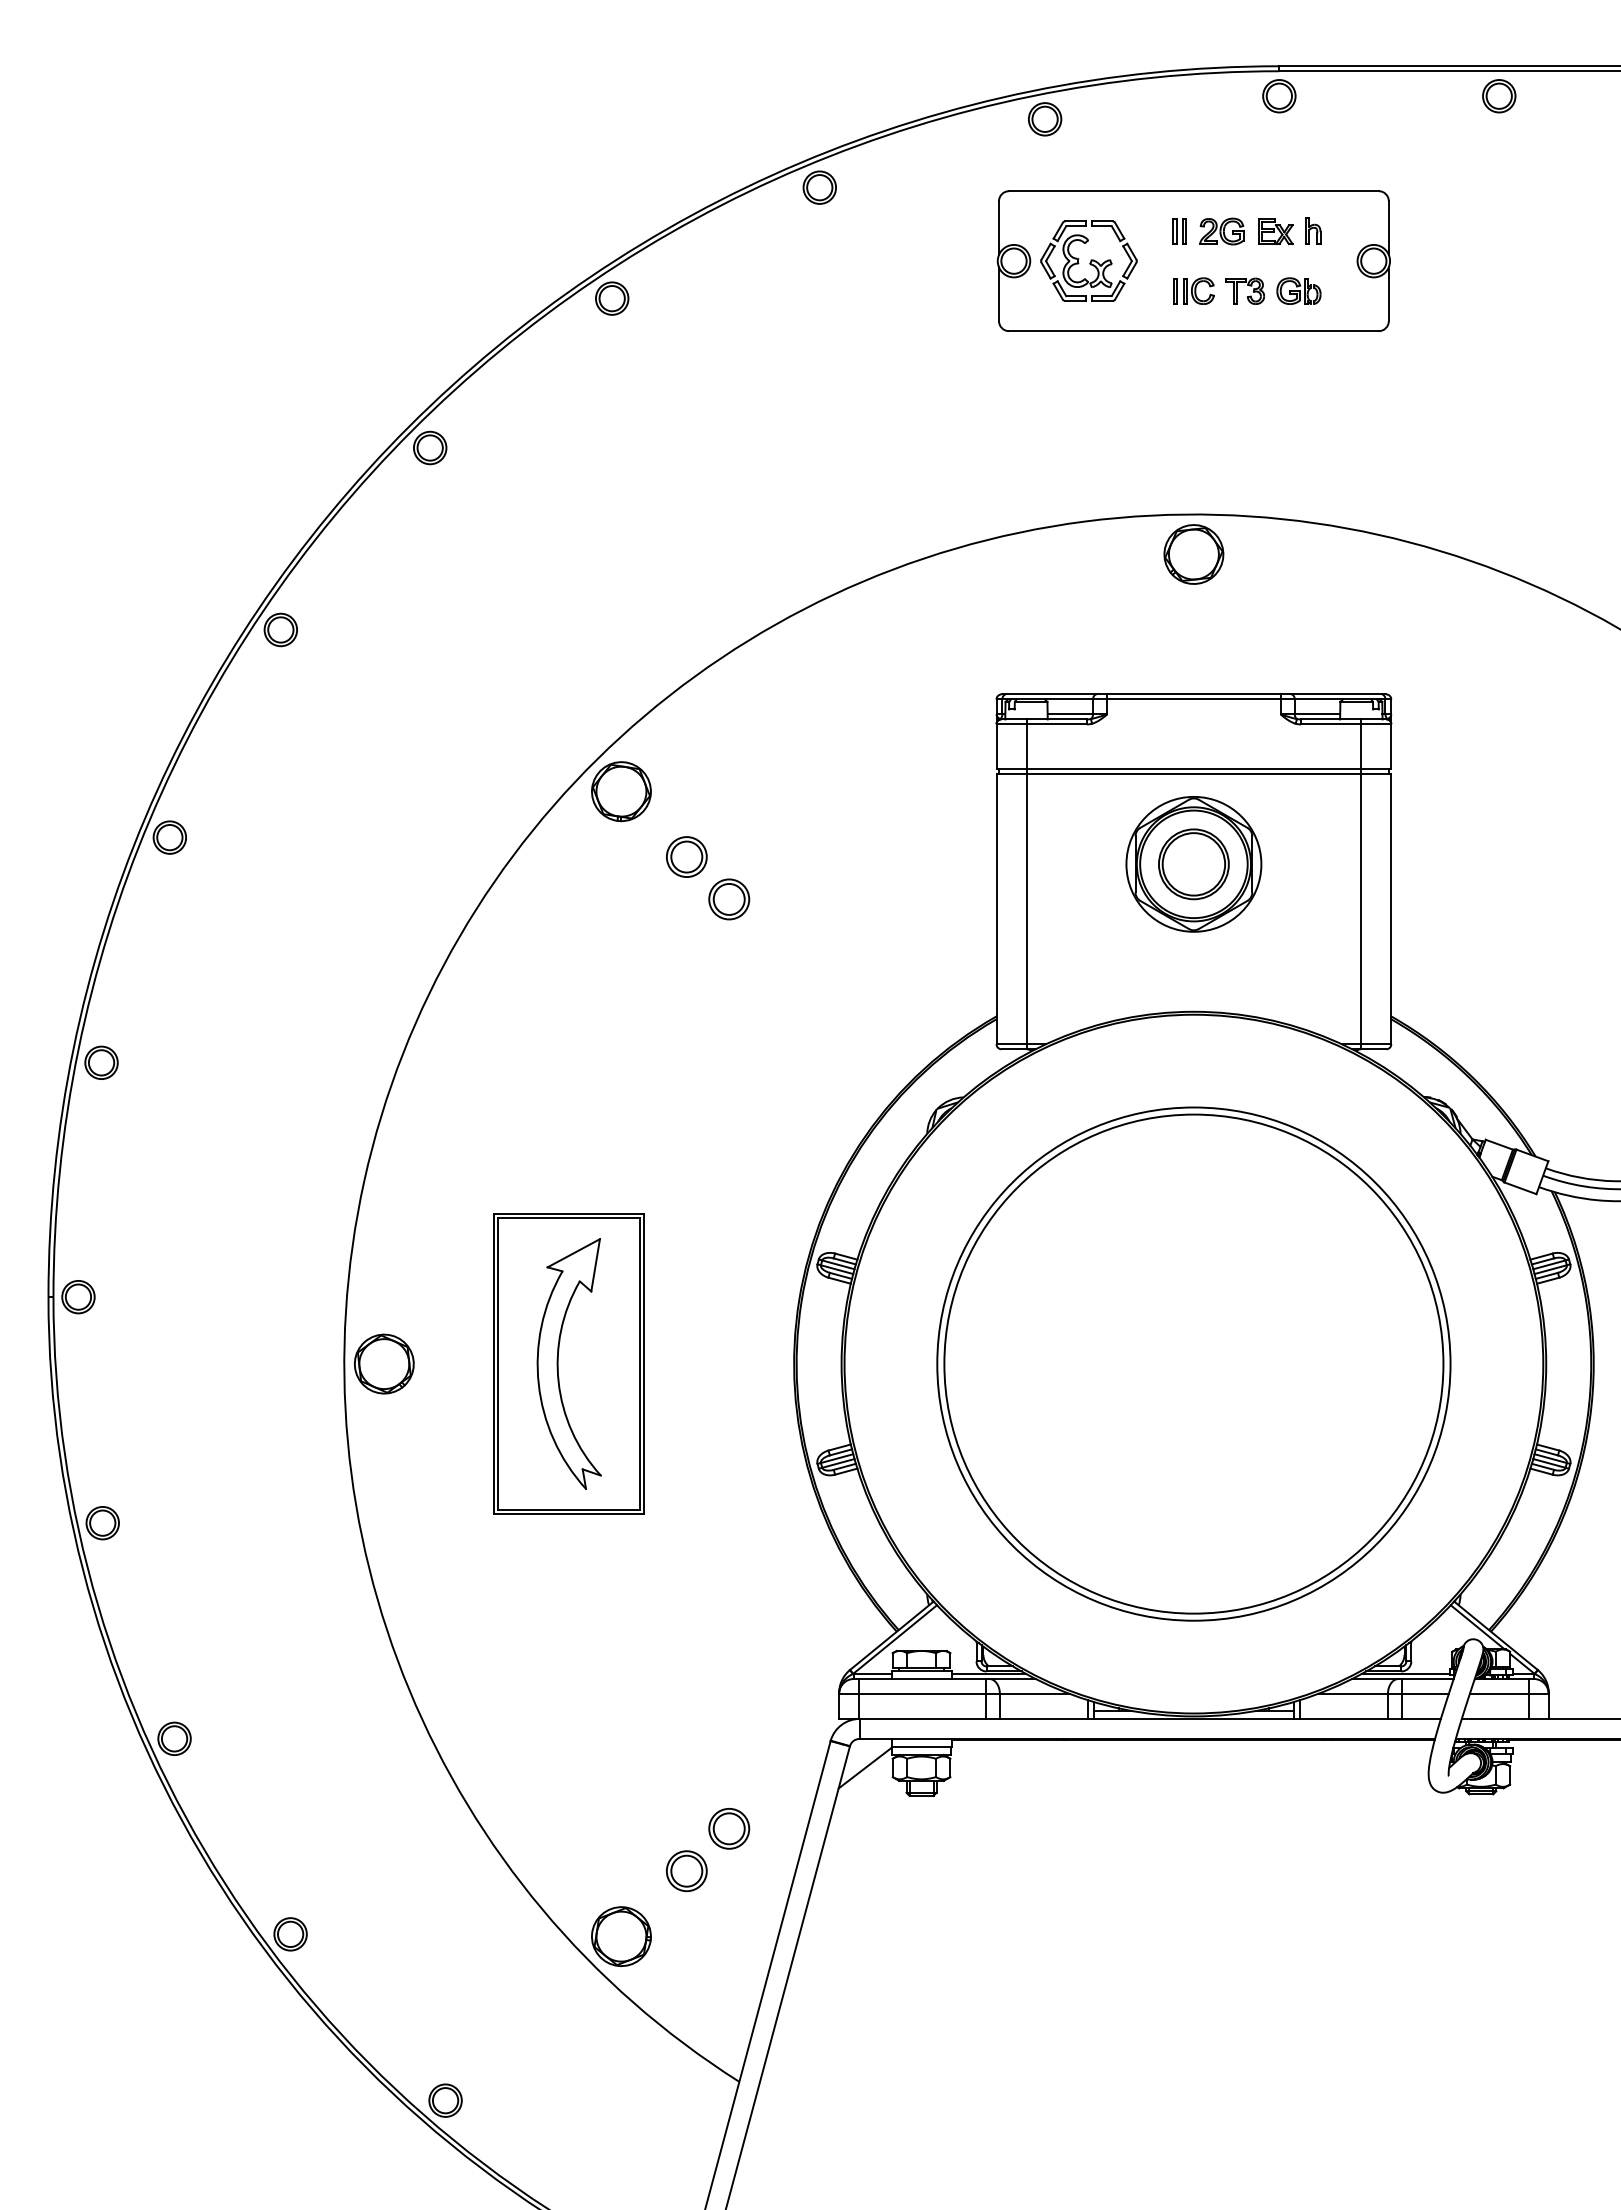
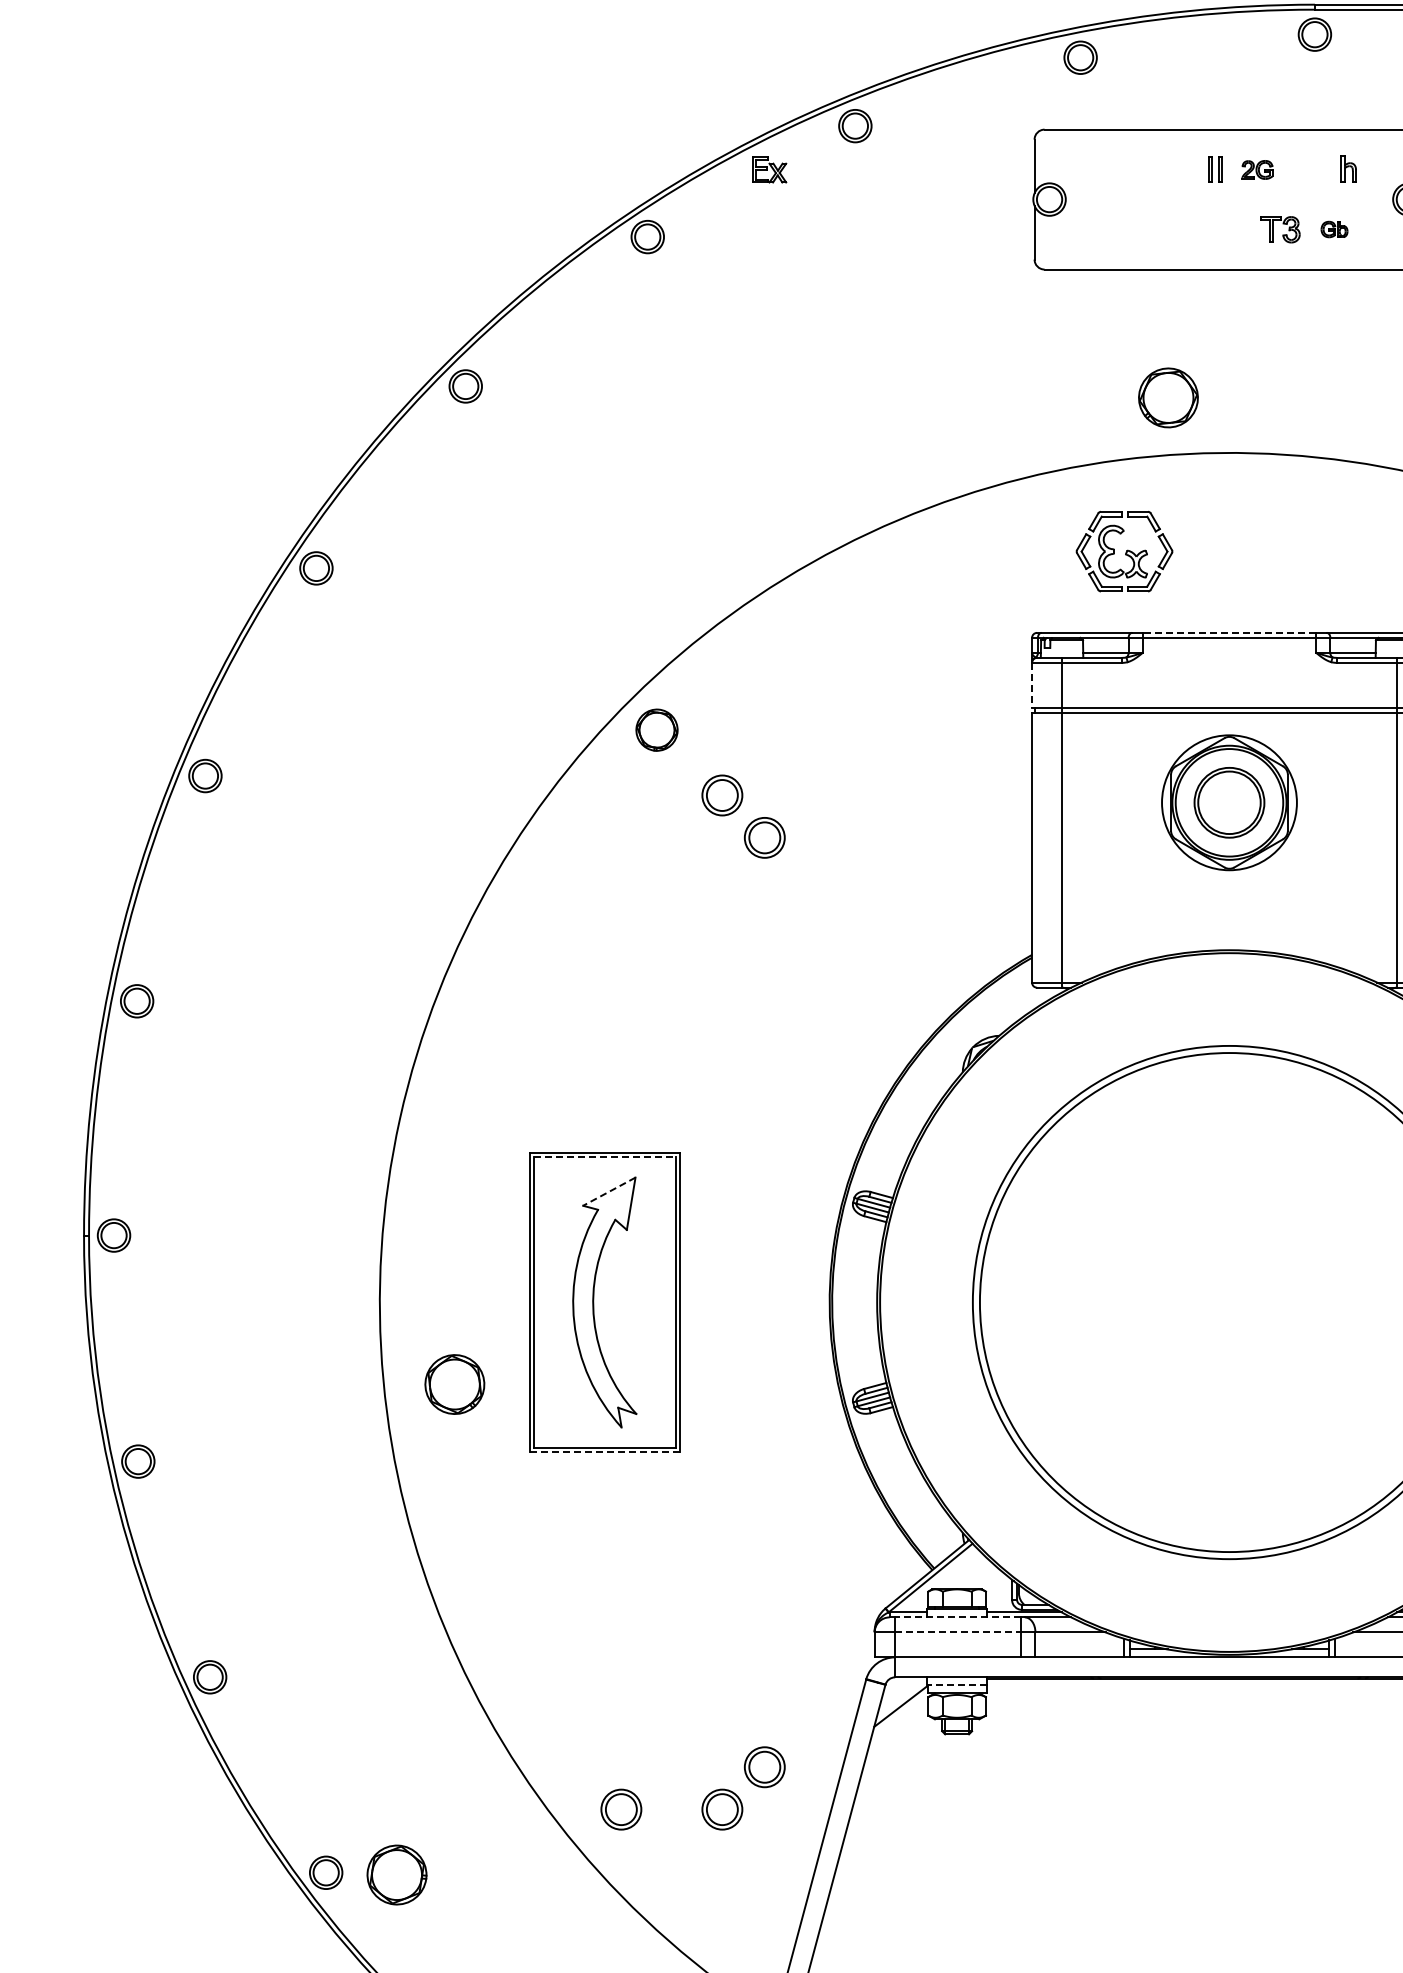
part: (1221, 231) -> (1257, 169), size x0.7
part: (1275, 231) -> (769, 169), moved
part: (1088, 260) -> (1124, 550), moved
part: (1193, 290) -> (1229, 228), removed
part: (1298, 290) -> (1334, 228), size x0.6
part: (1193, 554) -> (1168, 397), moved
line: (1193, 694) -> (1229, 632), solid -> dashed
line: (996, 747) -> (1032, 685), solid -> dashed
part: (621, 791) -> (657, 729), size x0.7
line: (569, 1218) -> (605, 1156), solid -> dashed
line: (573, 1253) -> (609, 1191), solid -> dashed
part: (383, 1363) -> (454, 1383), moved
line: (569, 1514) -> (605, 1452), solid -> dashed
line: (921, 1678) -> (957, 1616), solid -> dashed
line: (922, 1693) -> (958, 1631), solid -> dashed
line: (921, 1746) -> (957, 1684), solid -> dashed
part: (585, 1871) -> (621, 1809), added
part: (621, 1936) -> (397, 1874), moved

